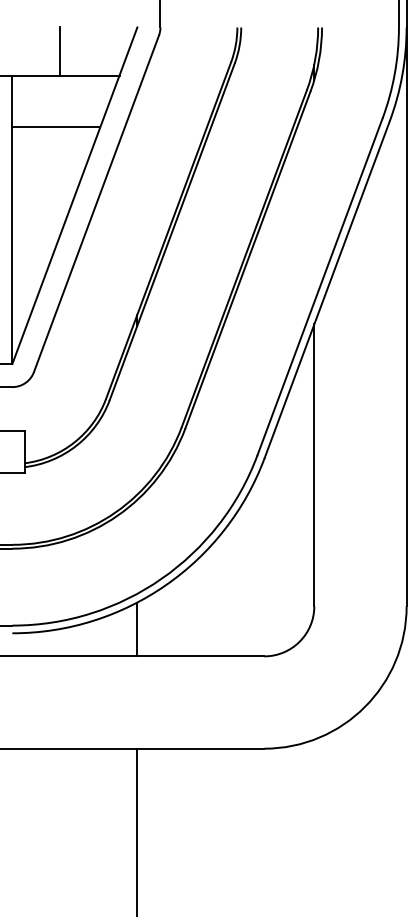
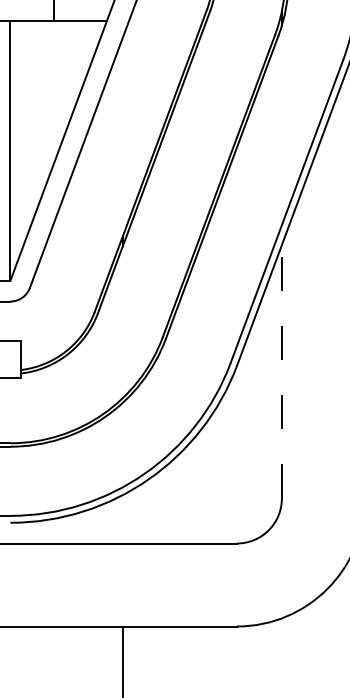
line: (56, 127) -> (50, 68), removed
line: (314, 465) -> (282, 371), solid -> dashed
line: (137, 629) -> (122, 519), removed

